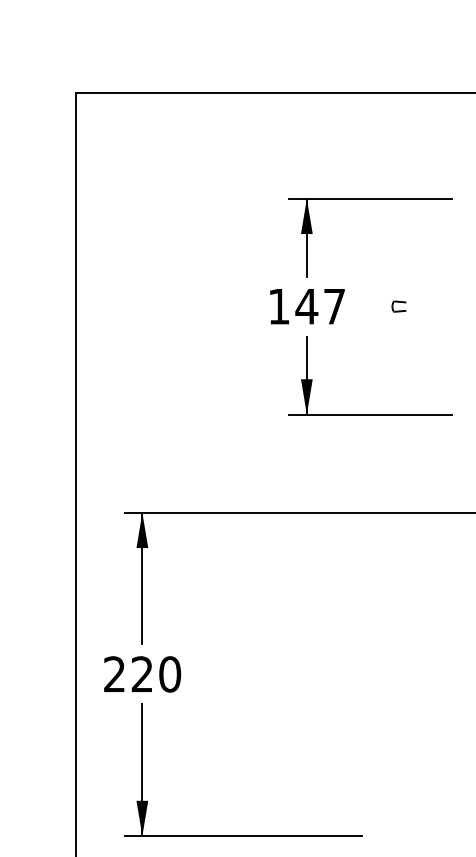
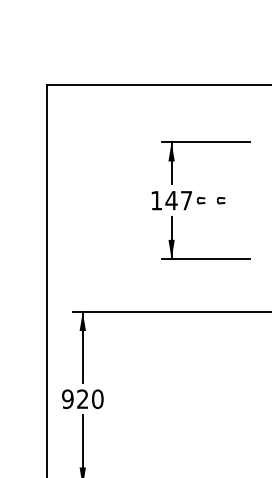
part: (362, 306) -> (201, 200), added
text: (114, 674) -> (67, 399), 220 -> 920

